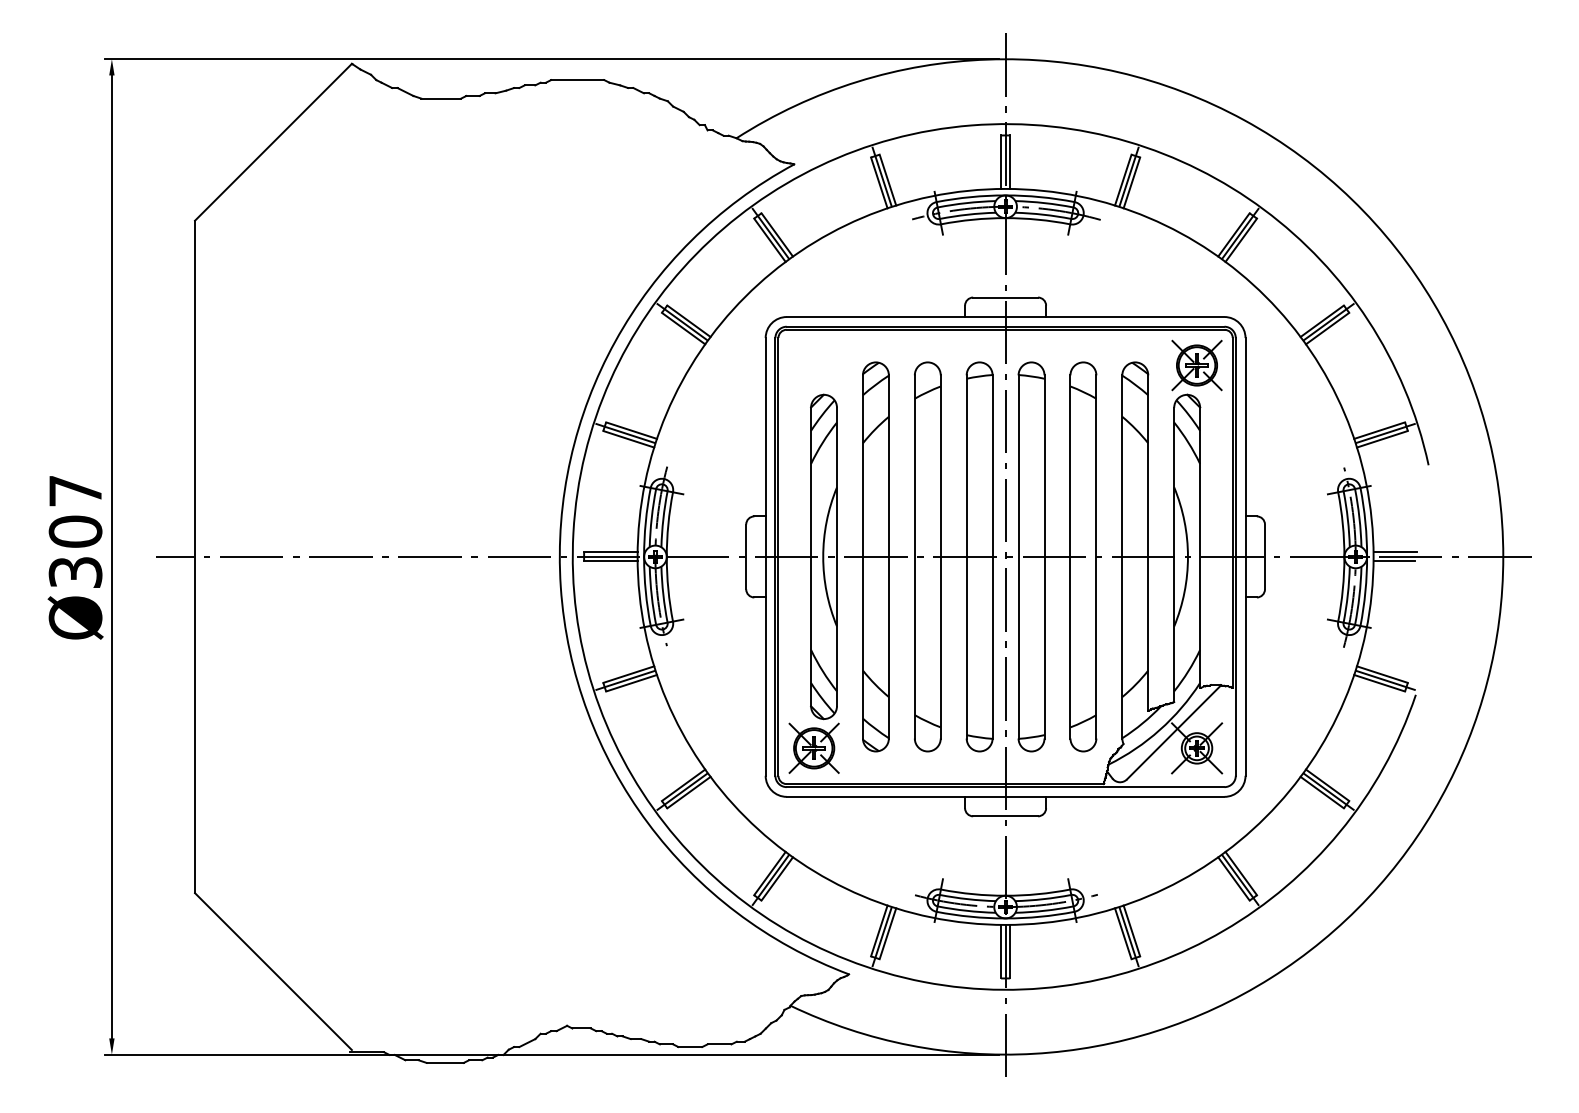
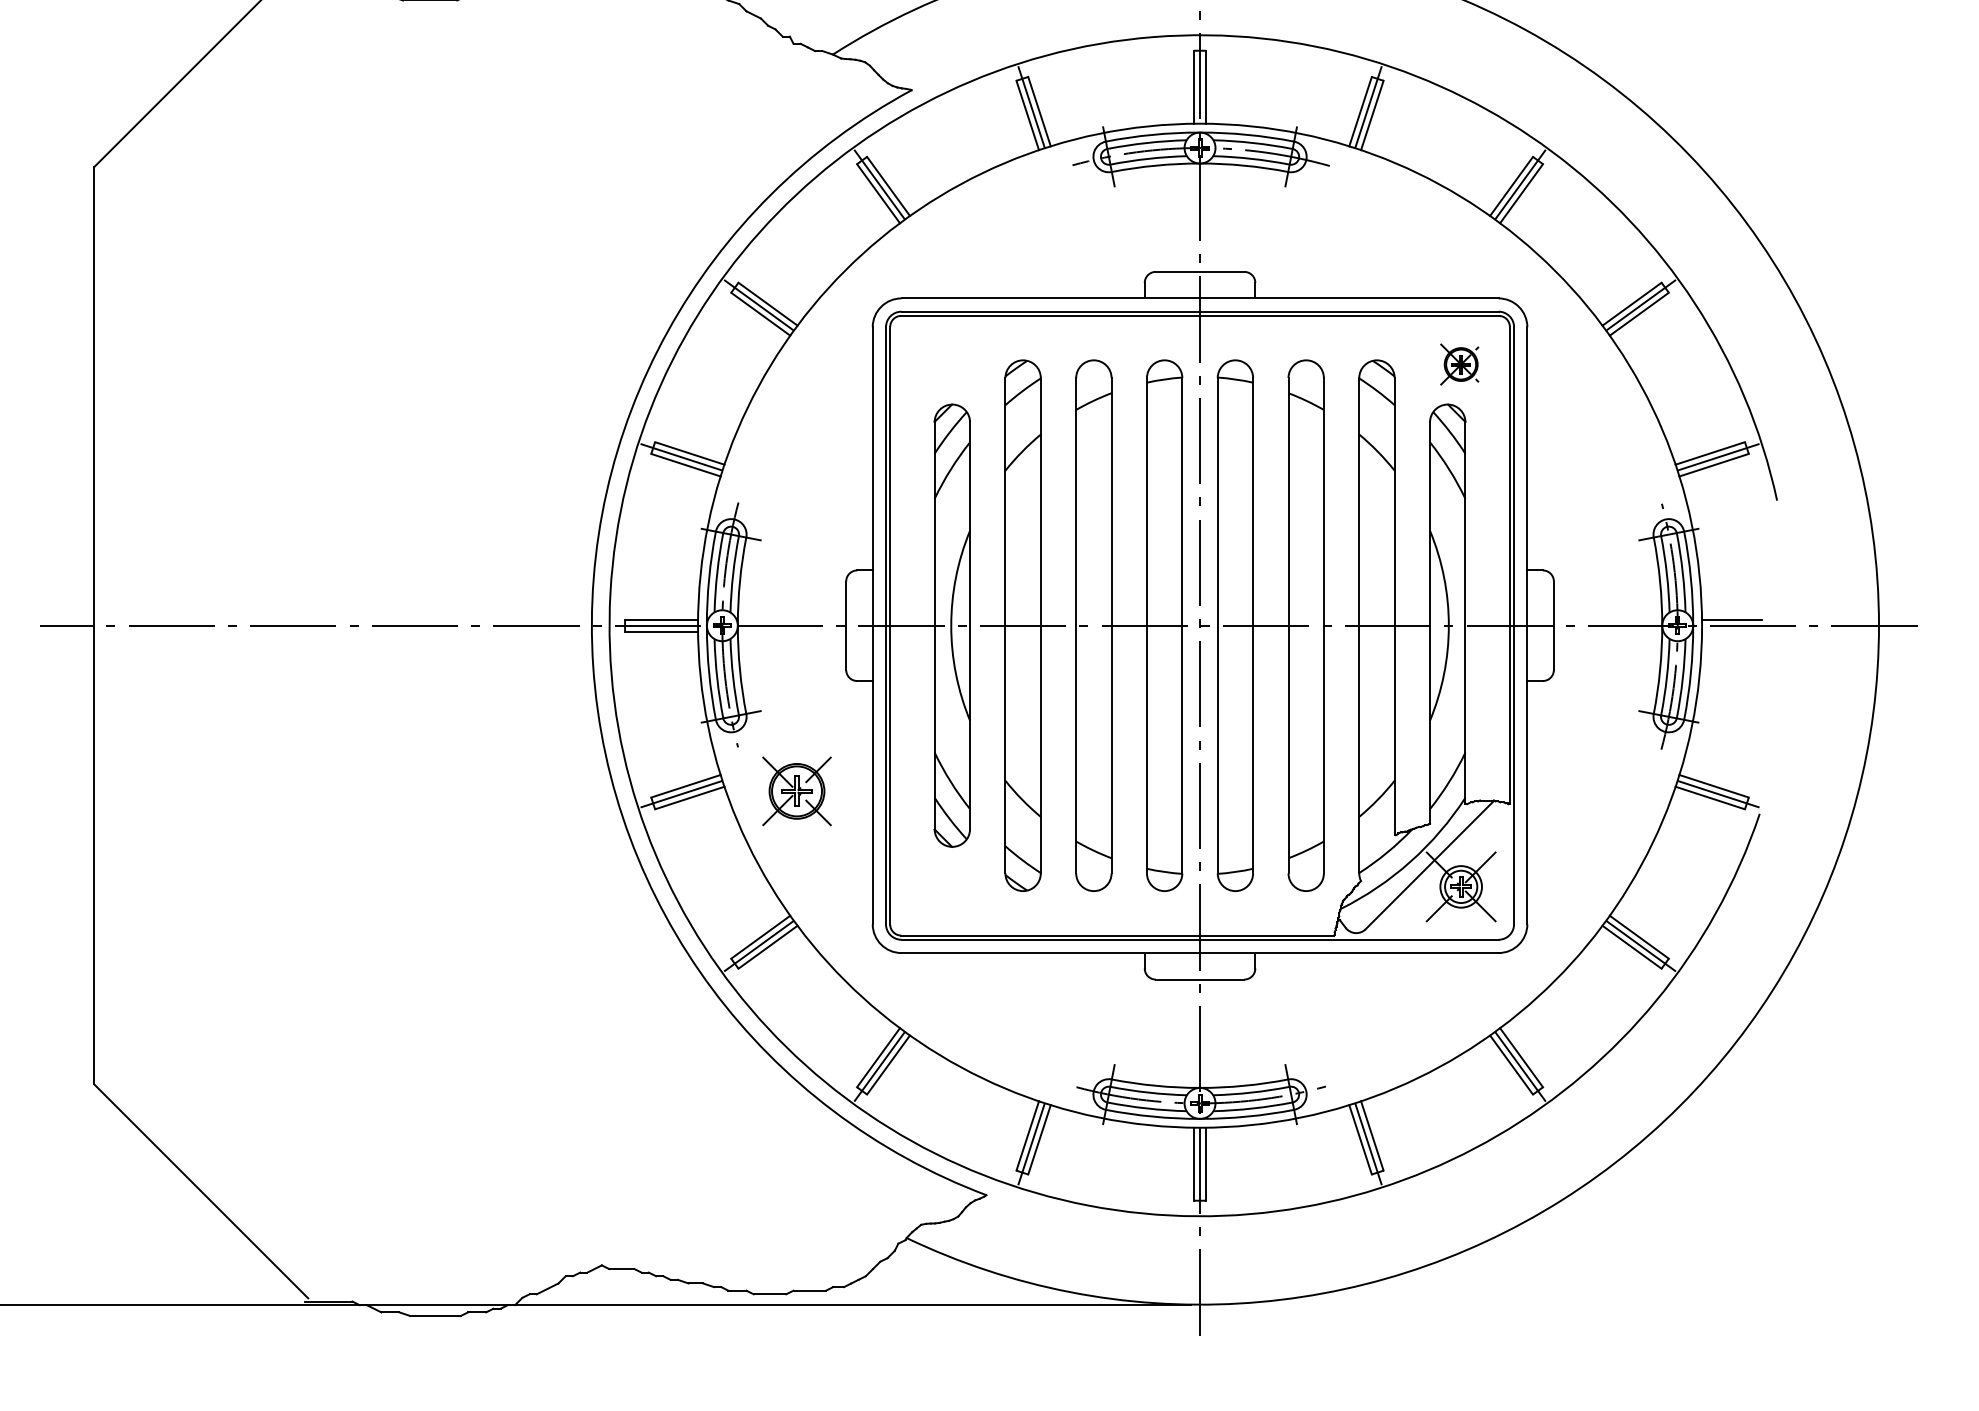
part: (1196, 365) -> (1460, 364), size x0.6
line: (1394, 561) -> (1730, 631), removed
part: (813, 747) -> (796, 790), moved

